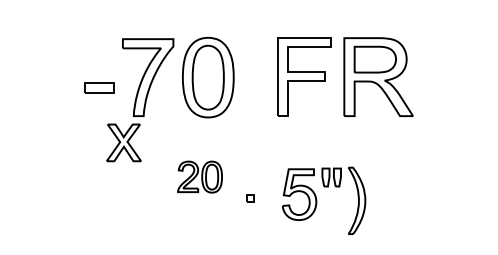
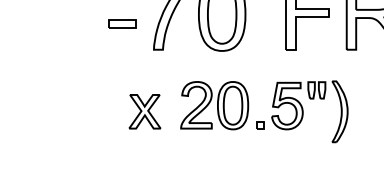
part: (123, 142) -> (144, 111), moved
part: (199, 176) -> (214, 105), size x1.67
part: (323, 200) -> (309, 111), moved

